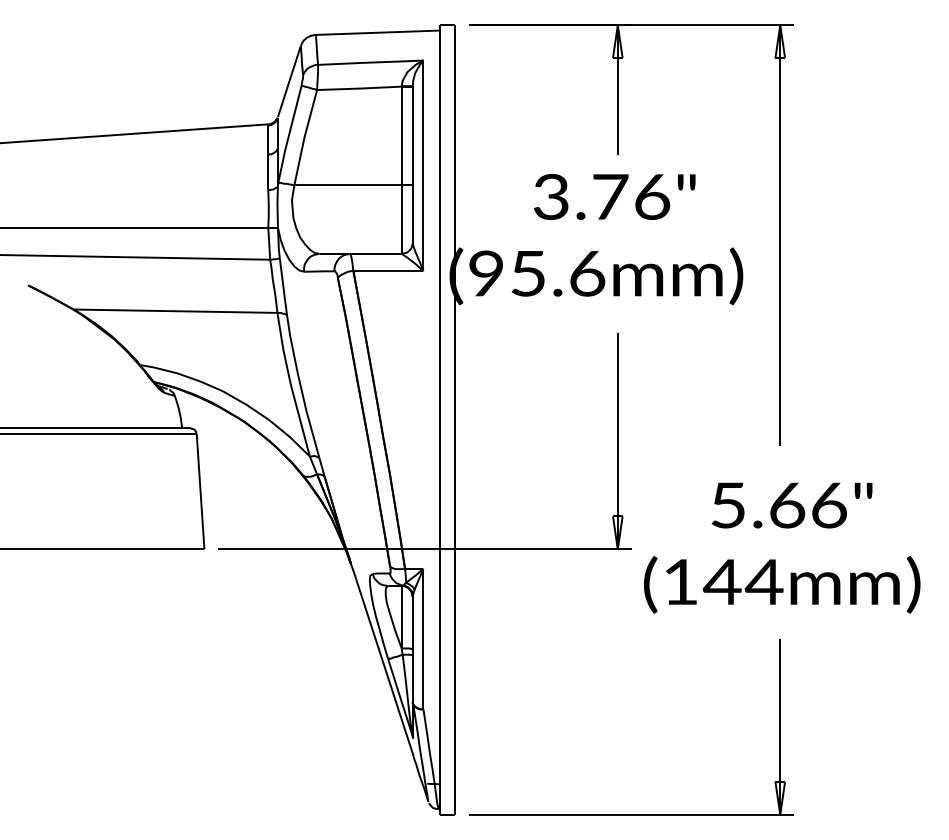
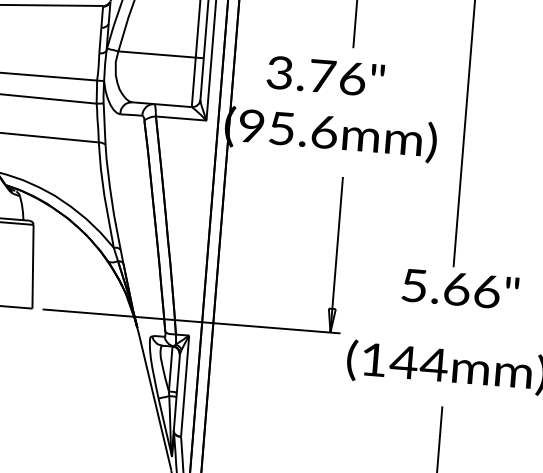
text: (614, 196) -> (325, 76), moved
text: (791, 505) -> (459, 289), moved

